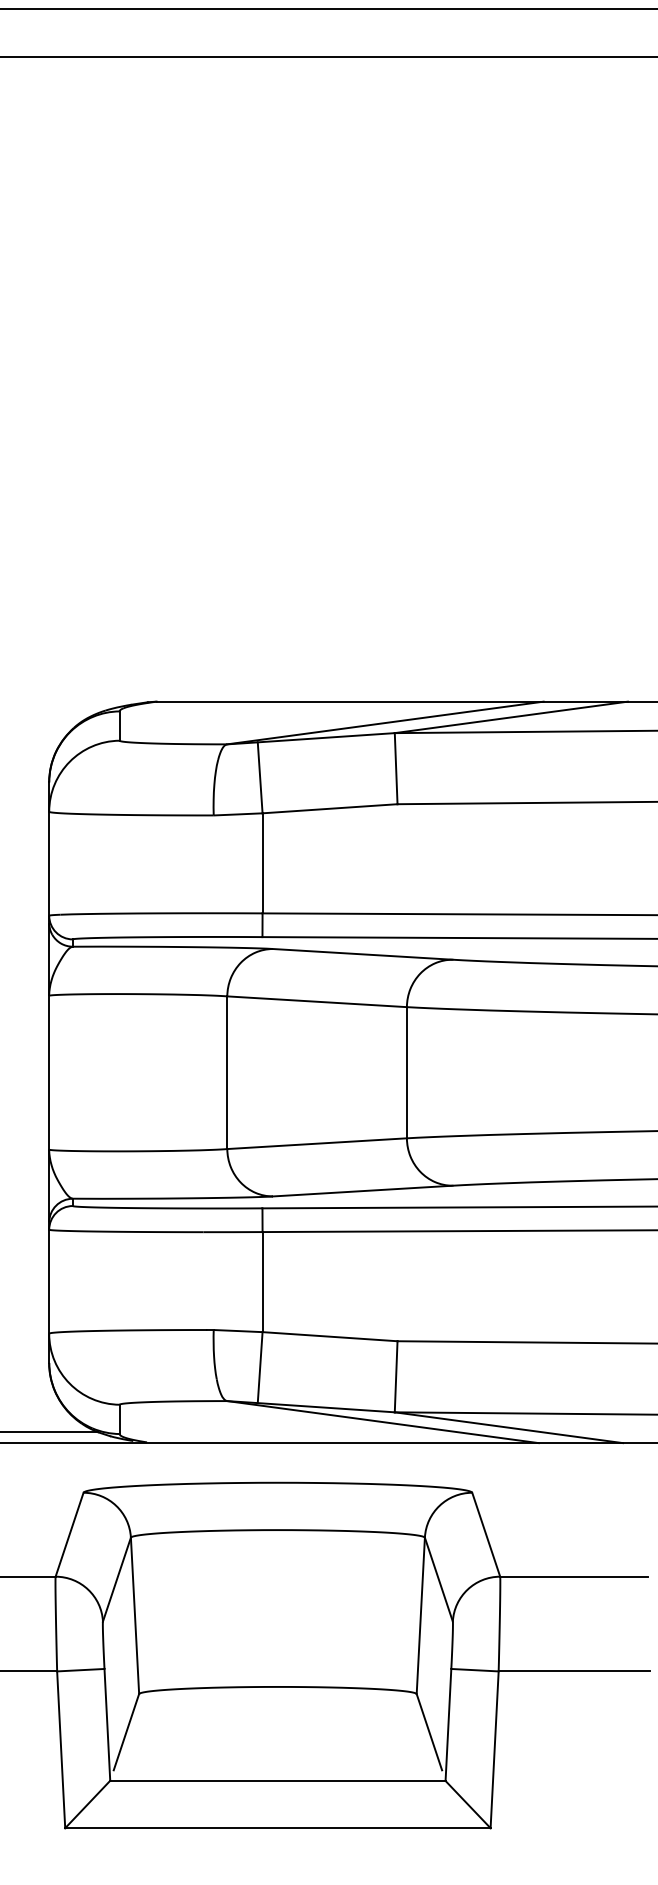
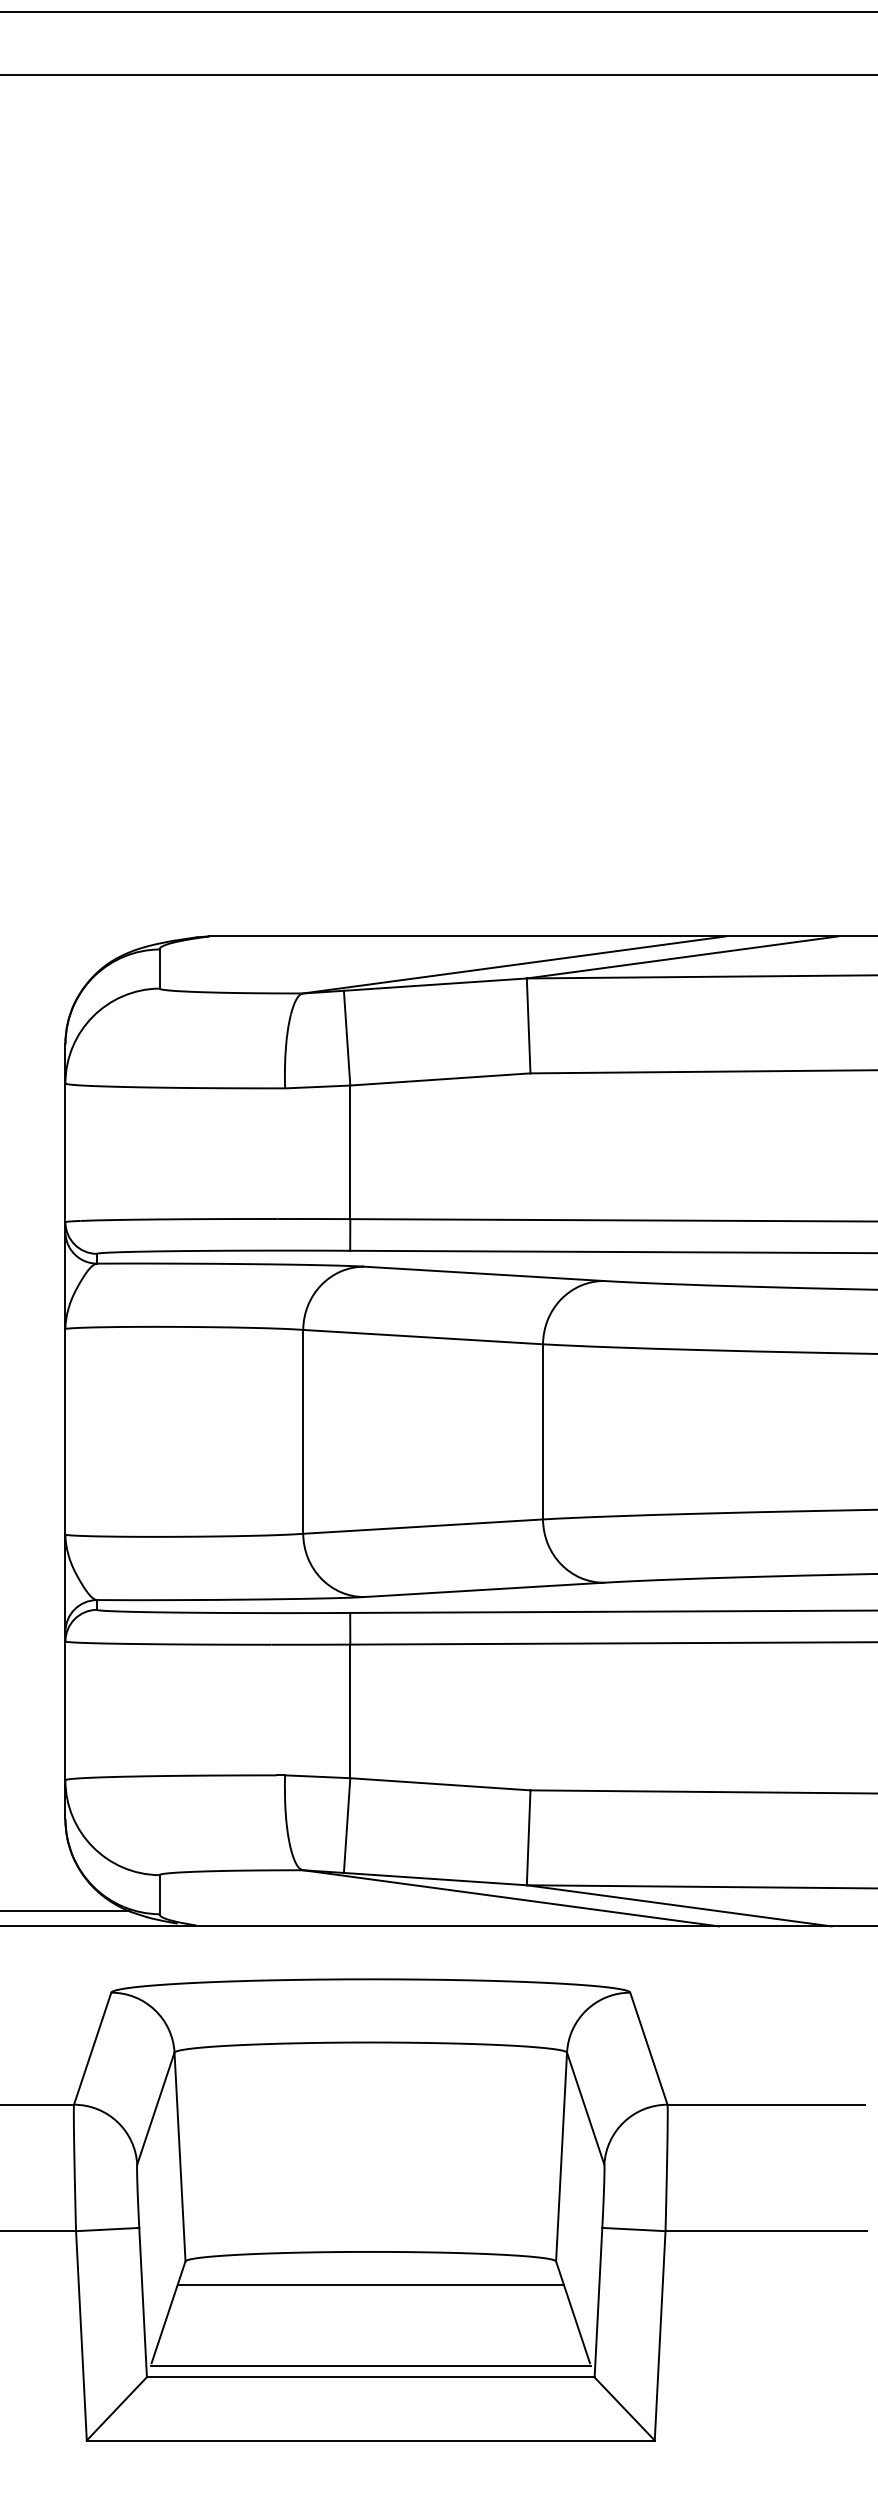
line: (277, 1711) -> (370, 2284), added
line: (277, 1772) -> (370, 2366), added

